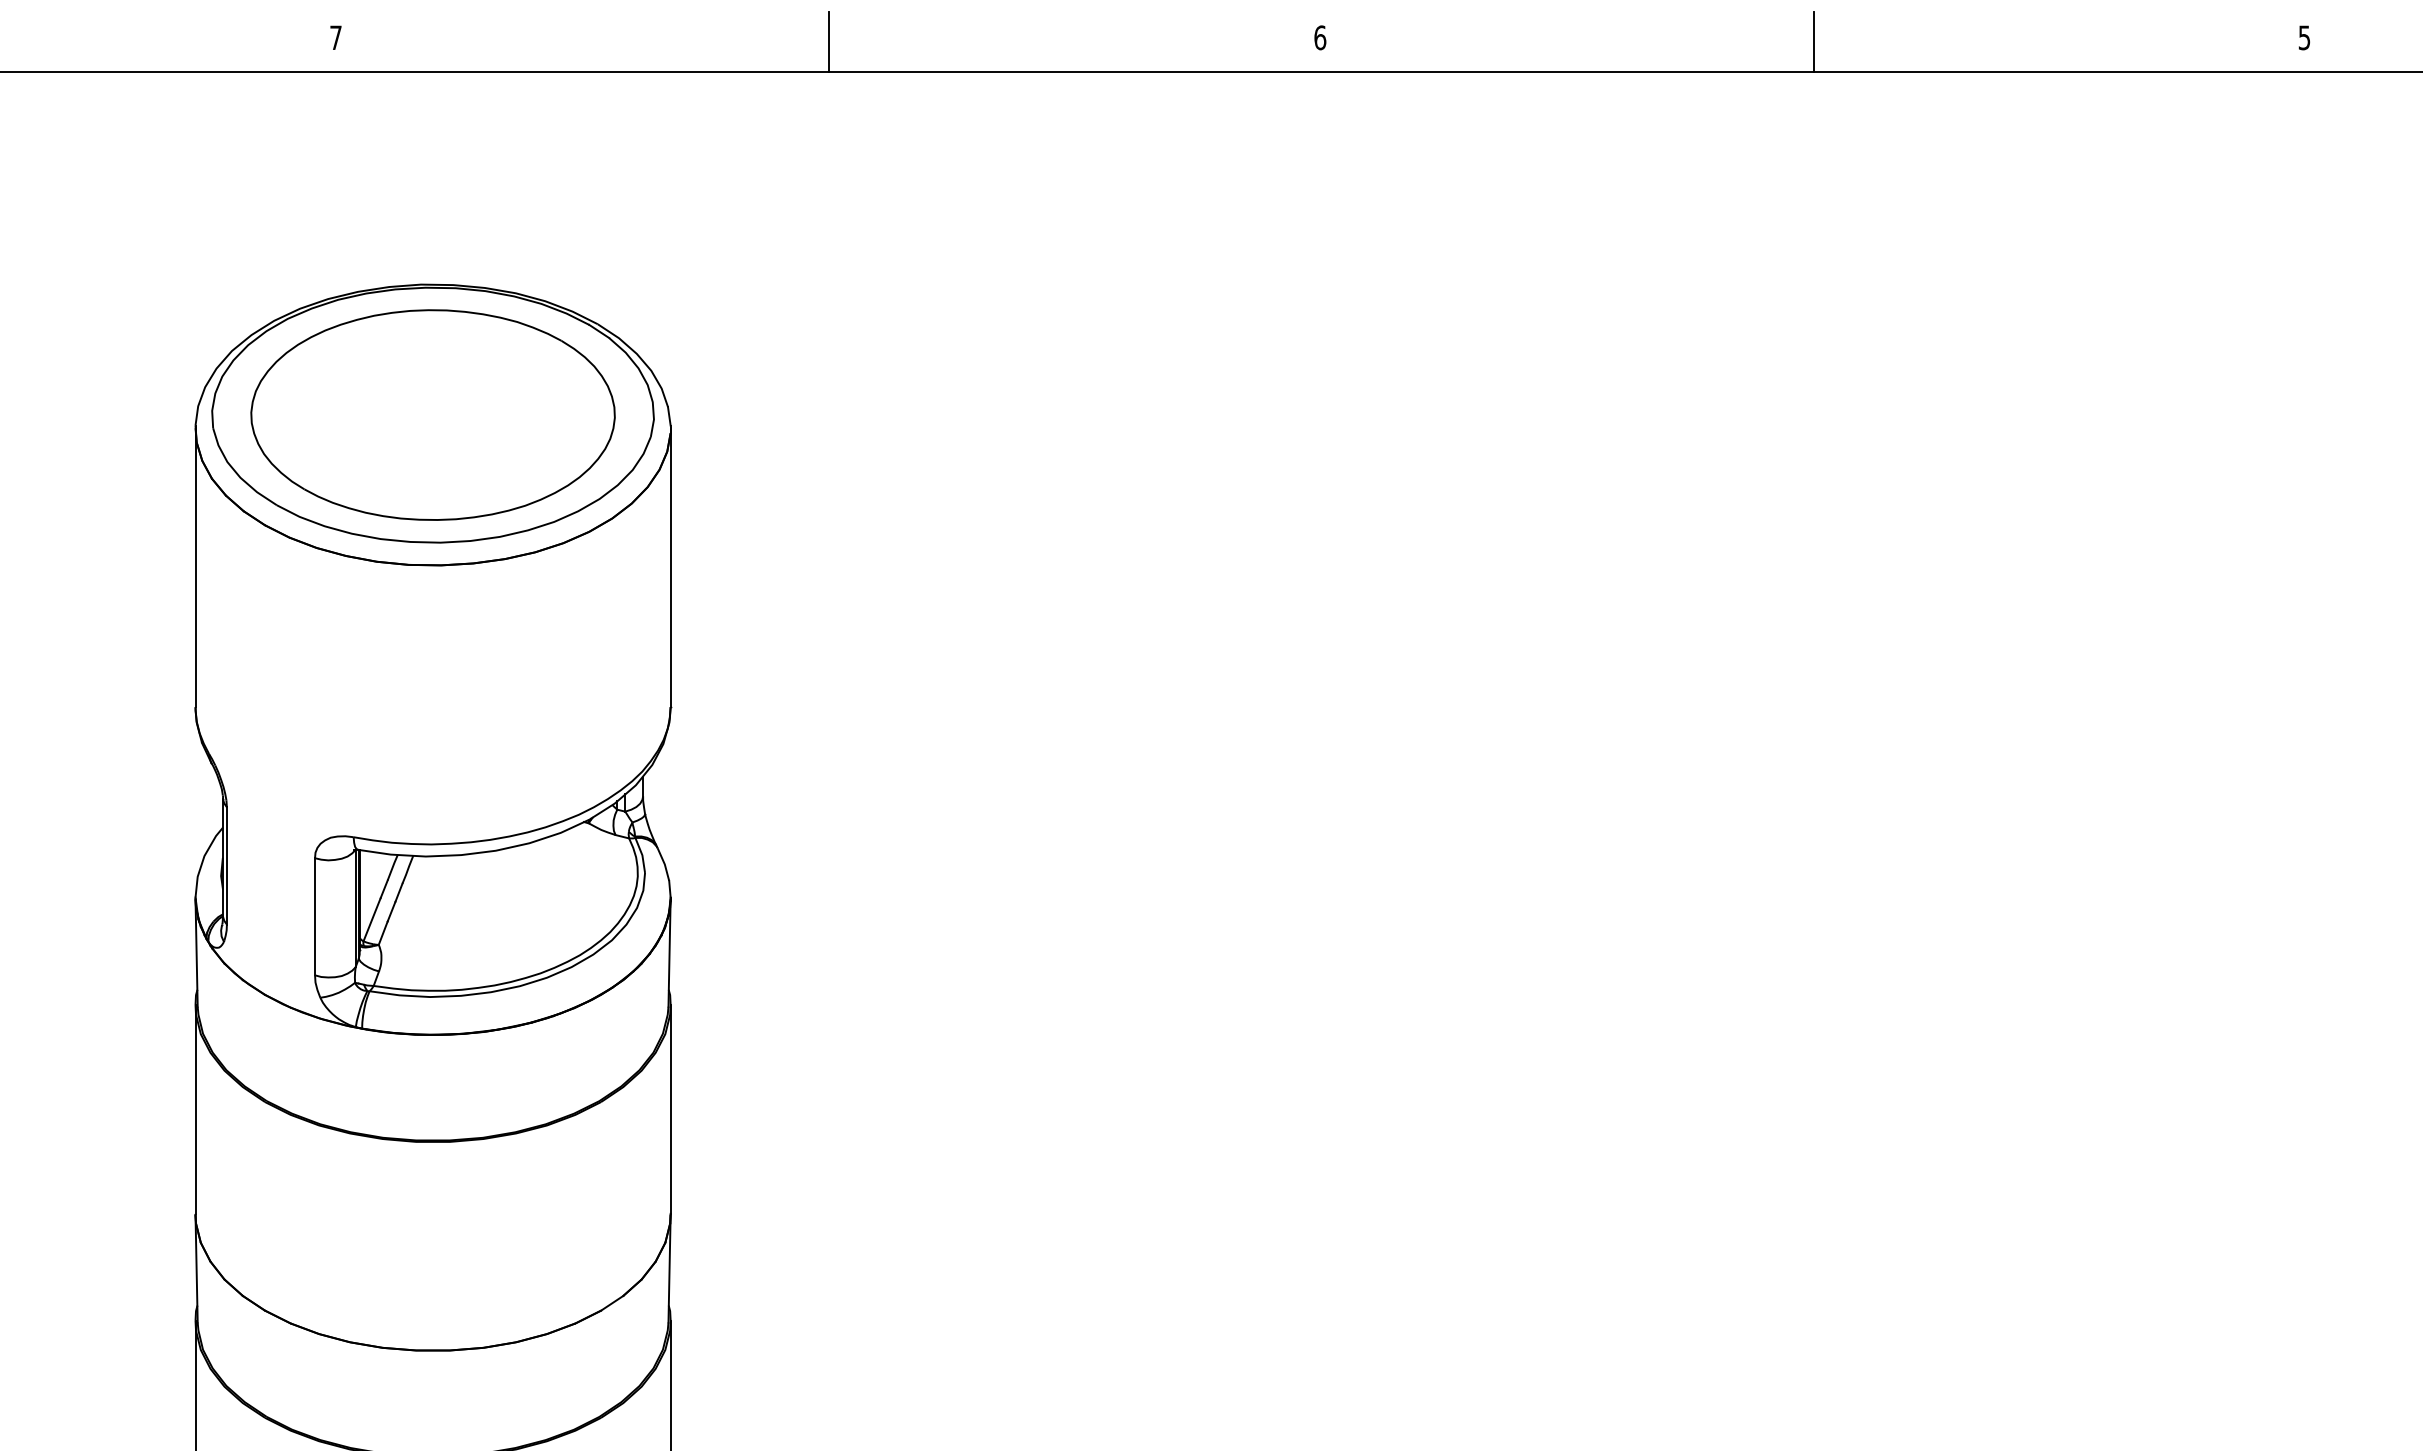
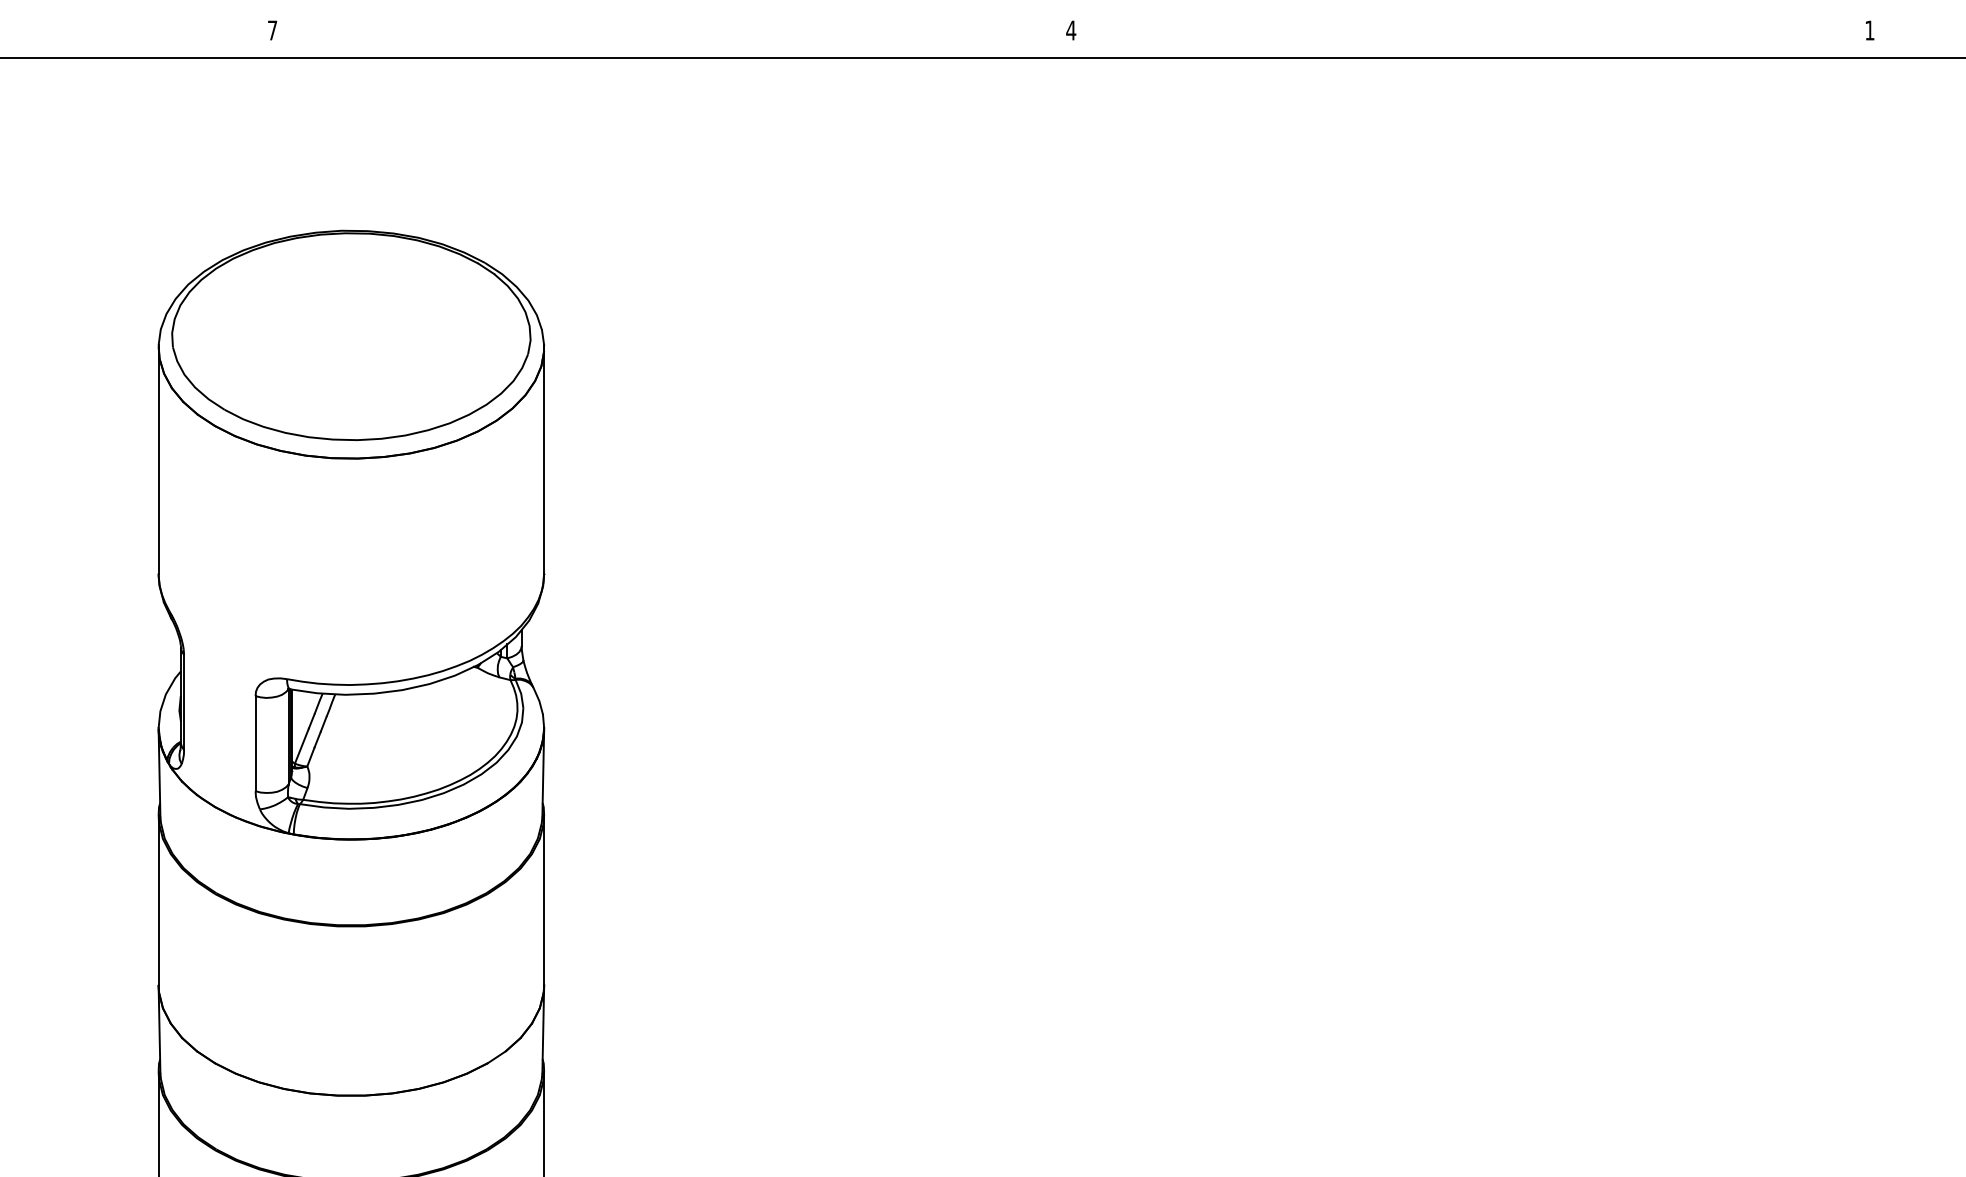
text: (1320, 37) -> (1071, 30), 6 -> 4
text: (2304, 37) -> (1869, 30), 5 -> 1
line: (829, 41) -> (673, 33), removed
line: (1814, 42) -> (1472, 34), removed
part: (432, 414) -> (350, 336), removed

